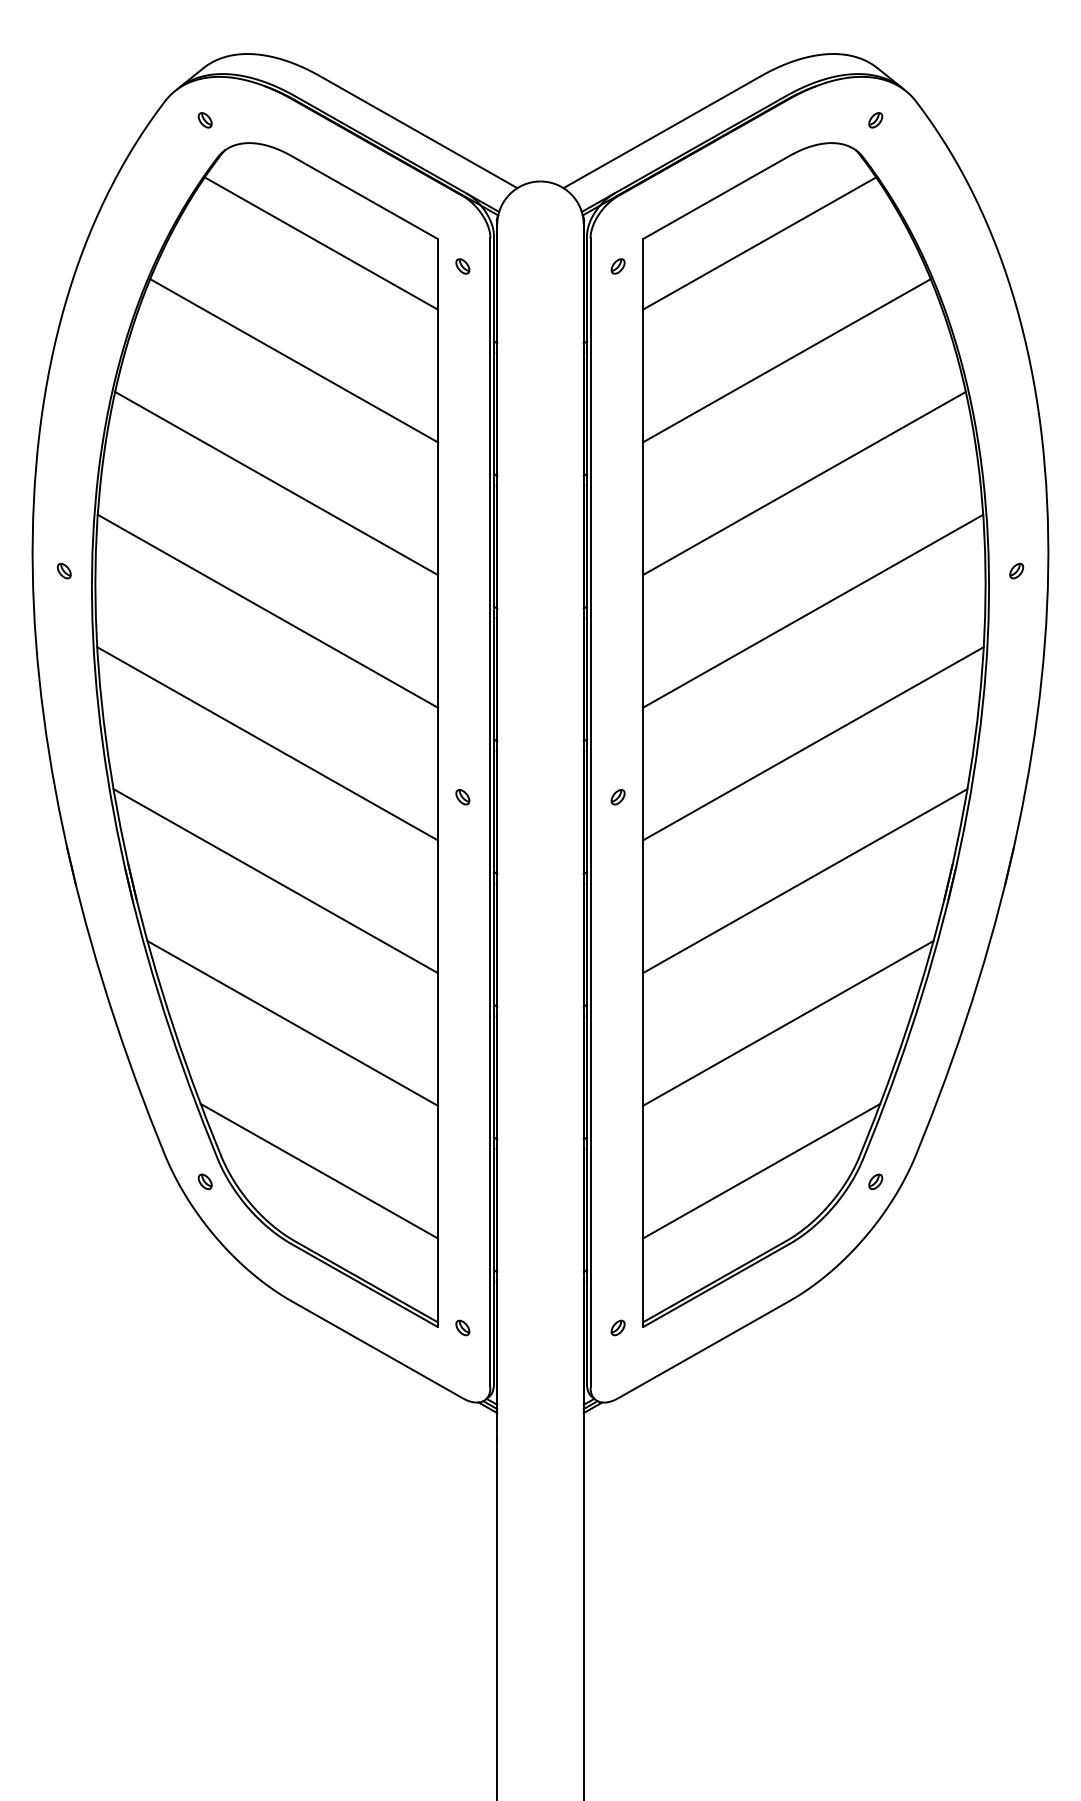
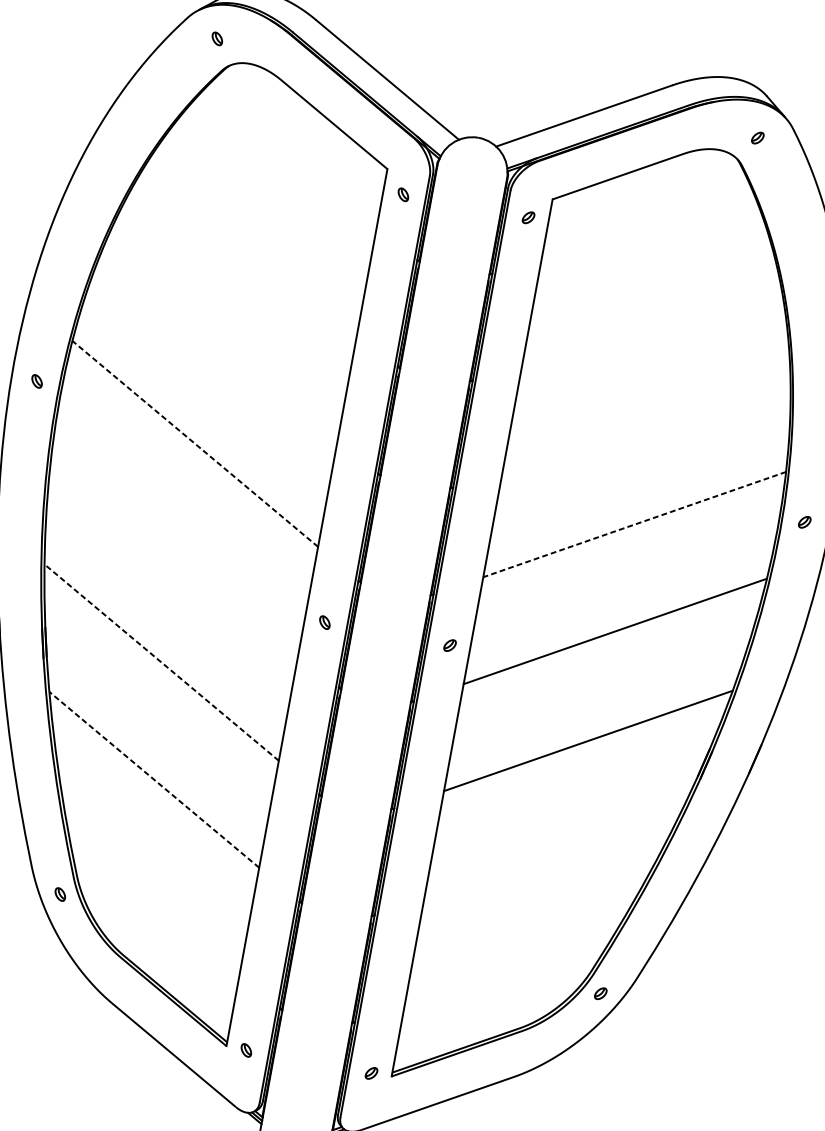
line: (321, 243) -> (292, 155), removed
line: (759, 243) -> (645, 220), removed
line: (294, 360) -> (253, 245), removed
line: (786, 360) -> (650, 318), removed
line: (276, 483) -> (221, 342), removed
line: (803, 483) -> (645, 420), removed
line: (267, 611) -> (194, 444), solid -> dashed
line: (813, 611) -> (635, 524), solid -> dashed
line: (267, 743) -> (175, 550), removed
line: (275, 881) -> (161, 662), solid -> dashed
line: (292, 1023) -> (154, 779), solid -> dashed
line: (787, 1023) -> (553, 853), removed
line: (319, 1170) -> (154, 902), removed
line: (761, 1170) -> (510, 967), removed

